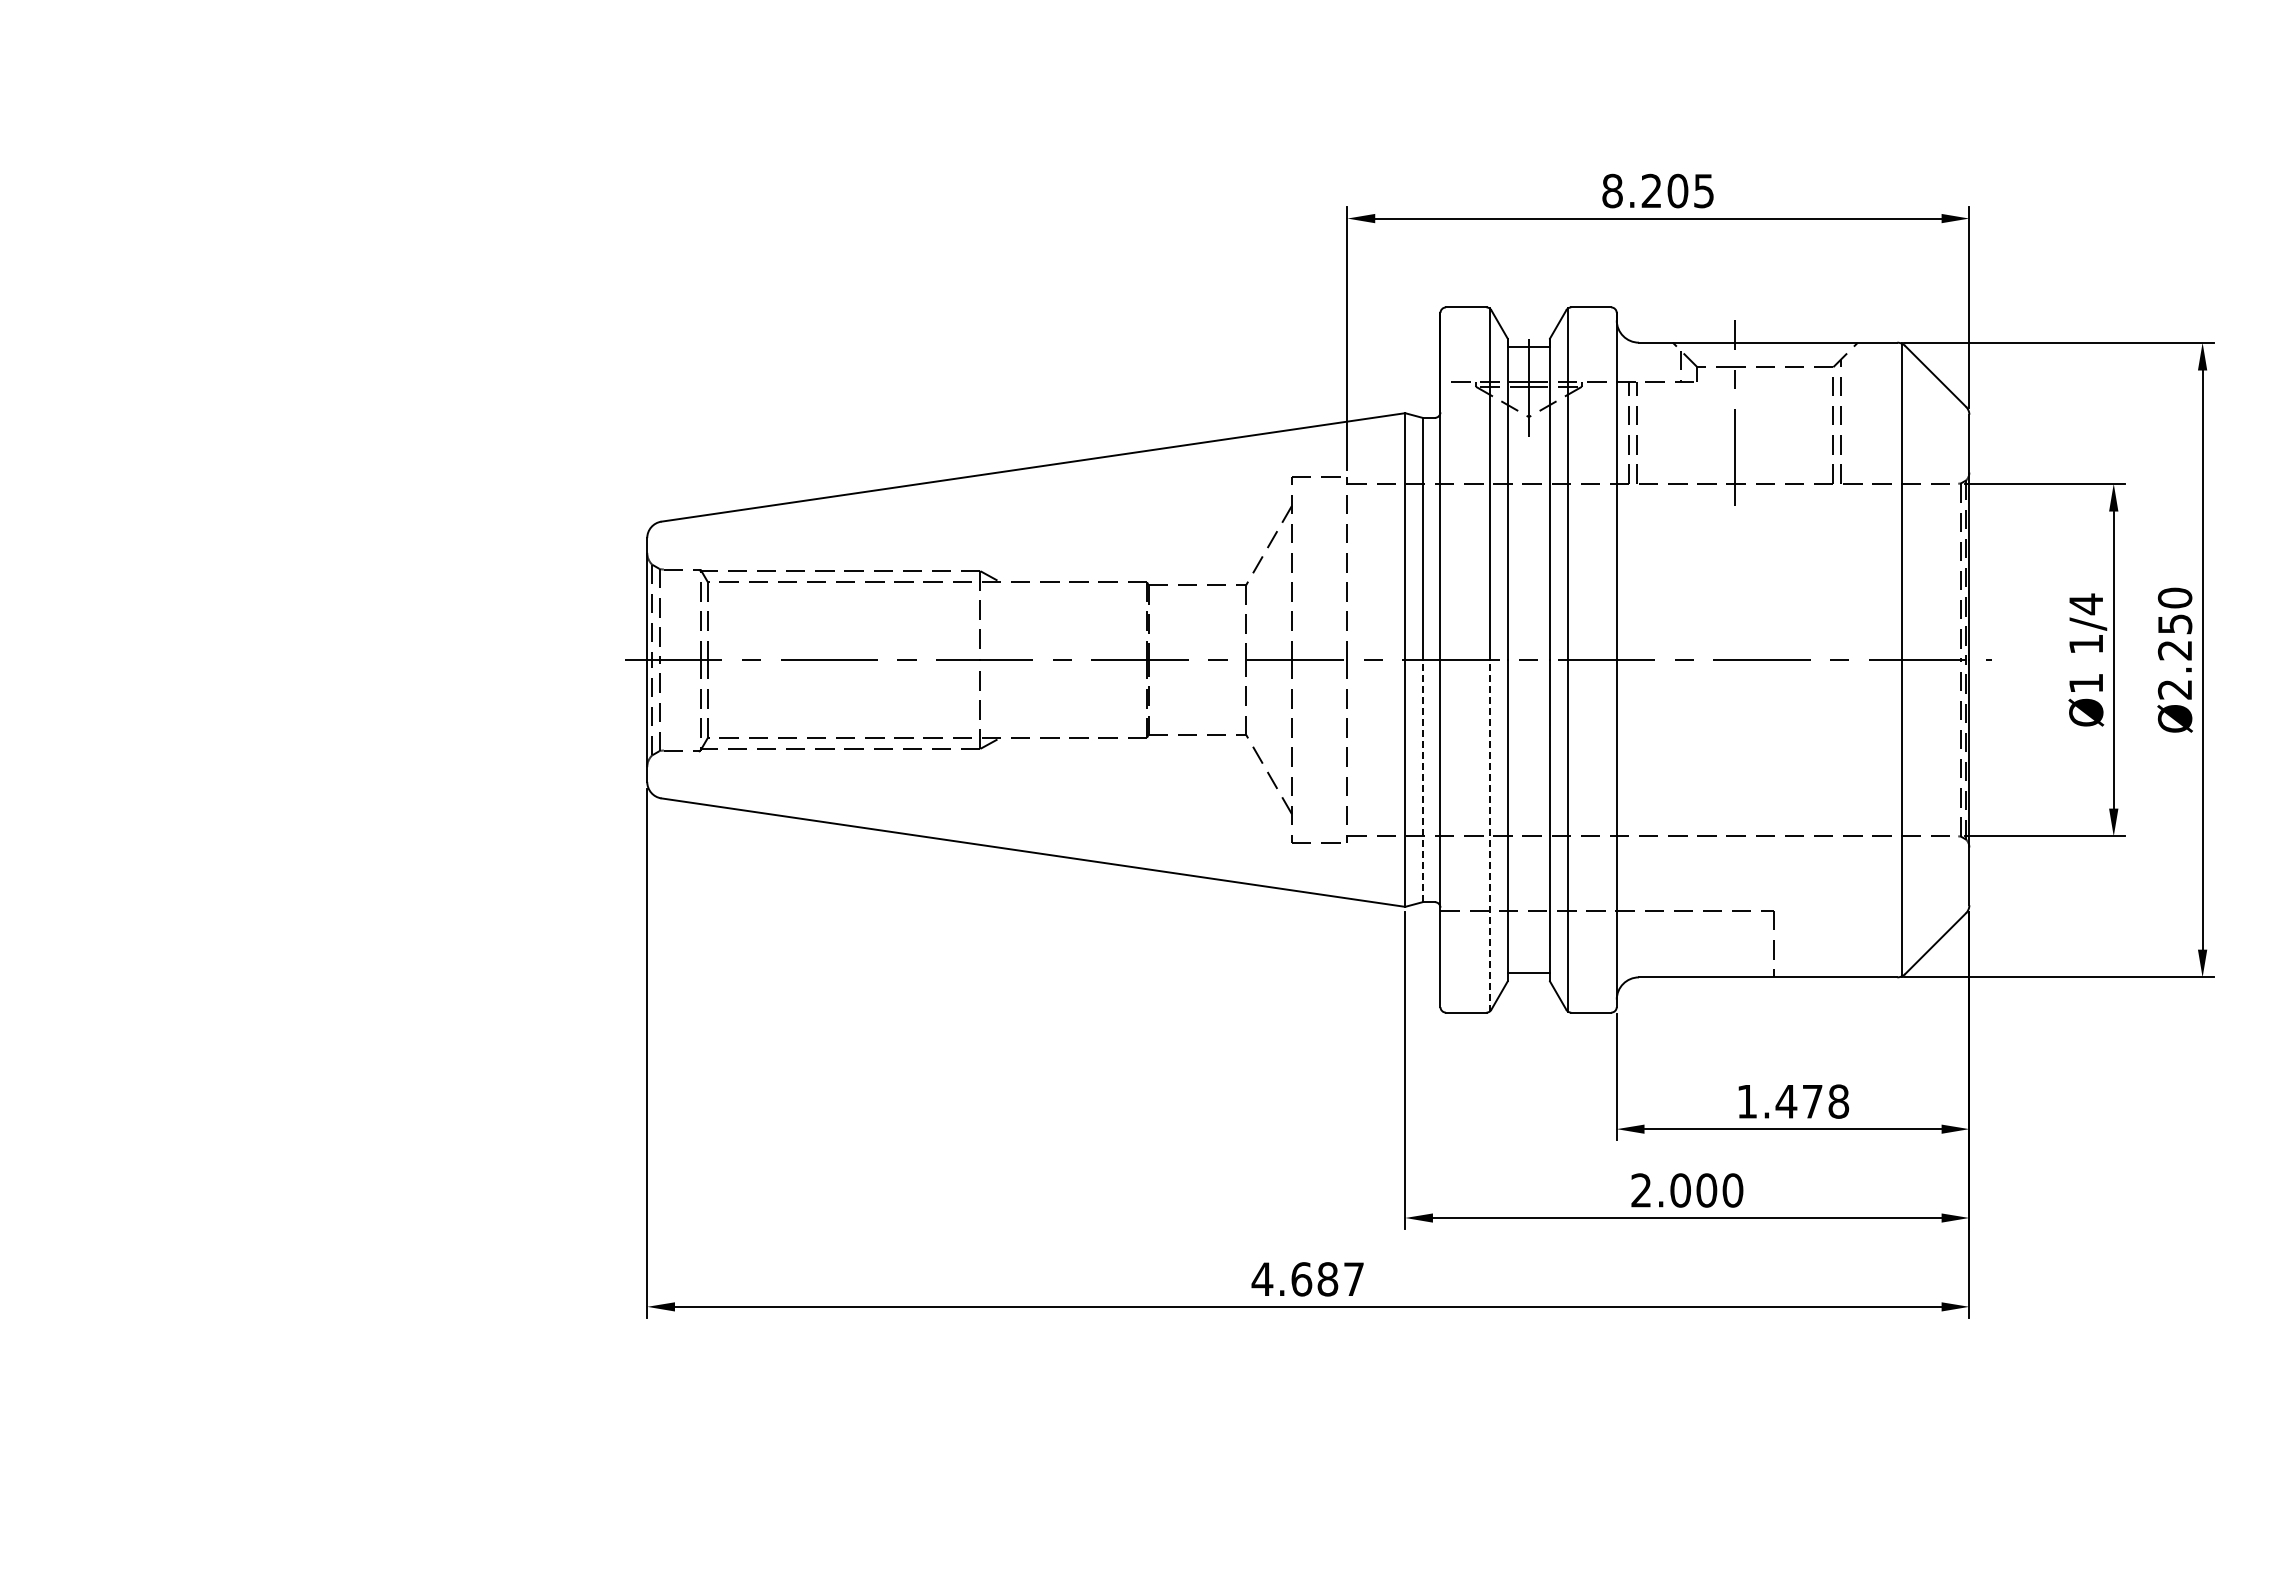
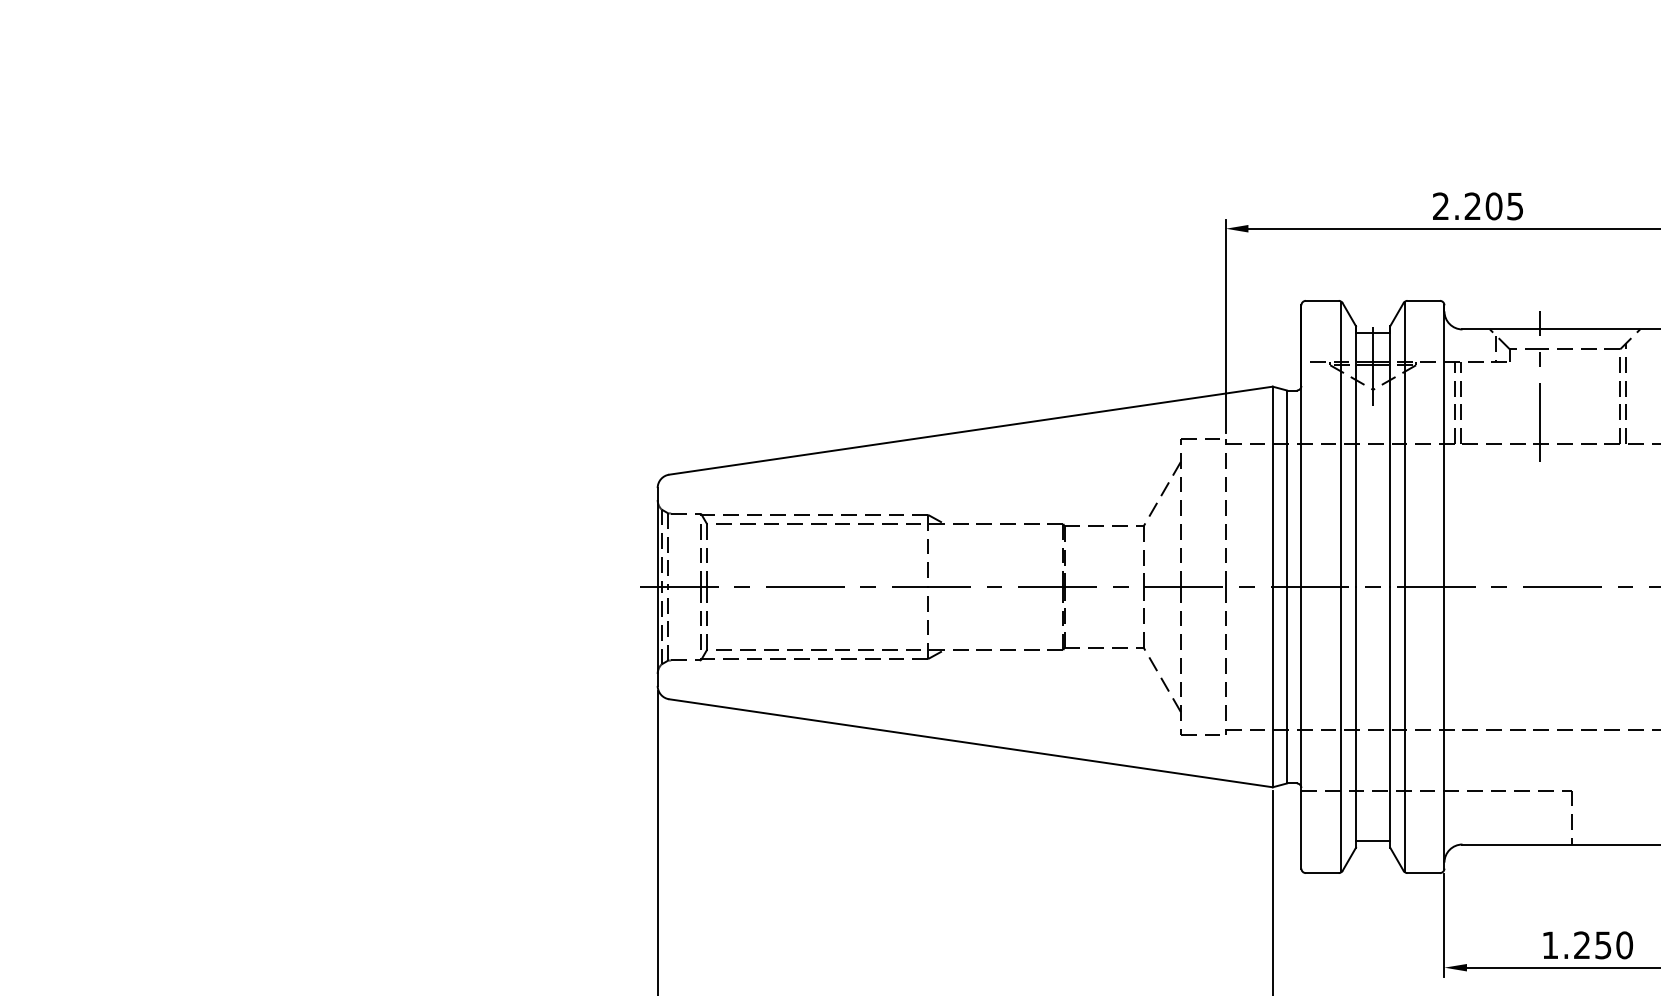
text: (1612, 190) -> (1440, 205), 8.205 -> 2.205
line: (1422, 780) -> (1286, 684), dashed -> solid
line: (1489, 835) -> (1341, 729), dashed -> solid
text: (1812, 1101) -> (1603, 945), 1.478 -> 1.250

